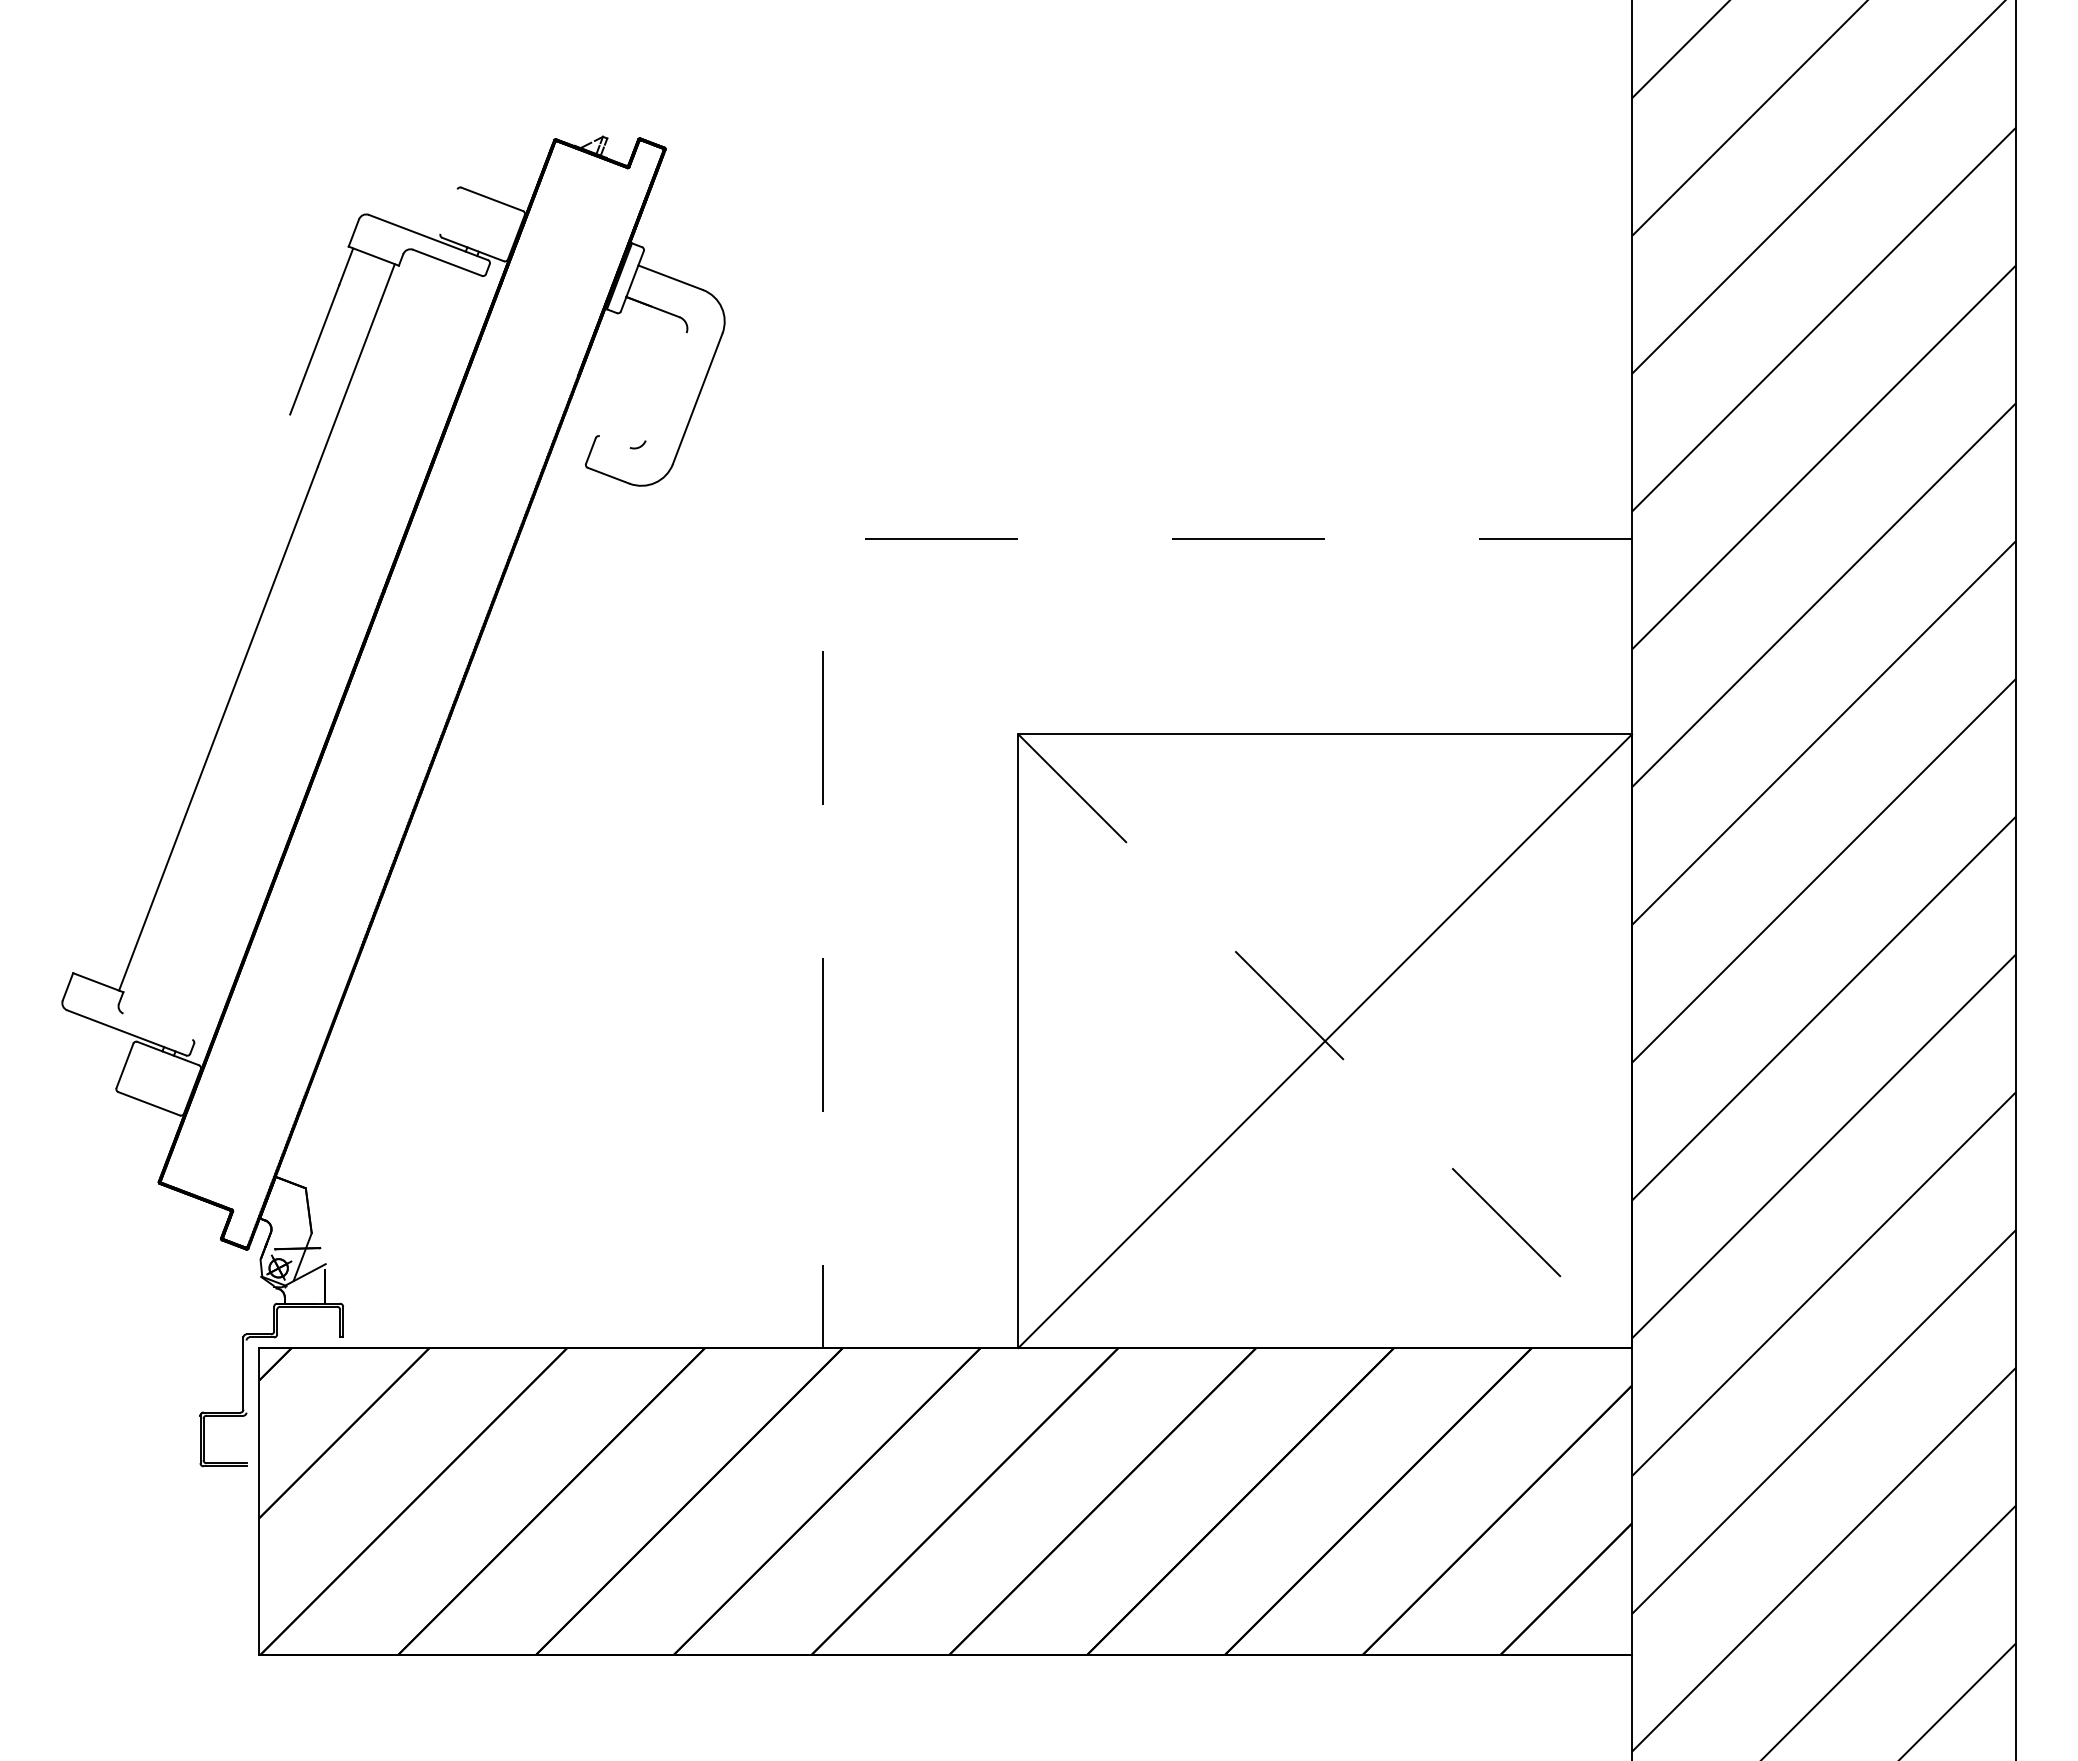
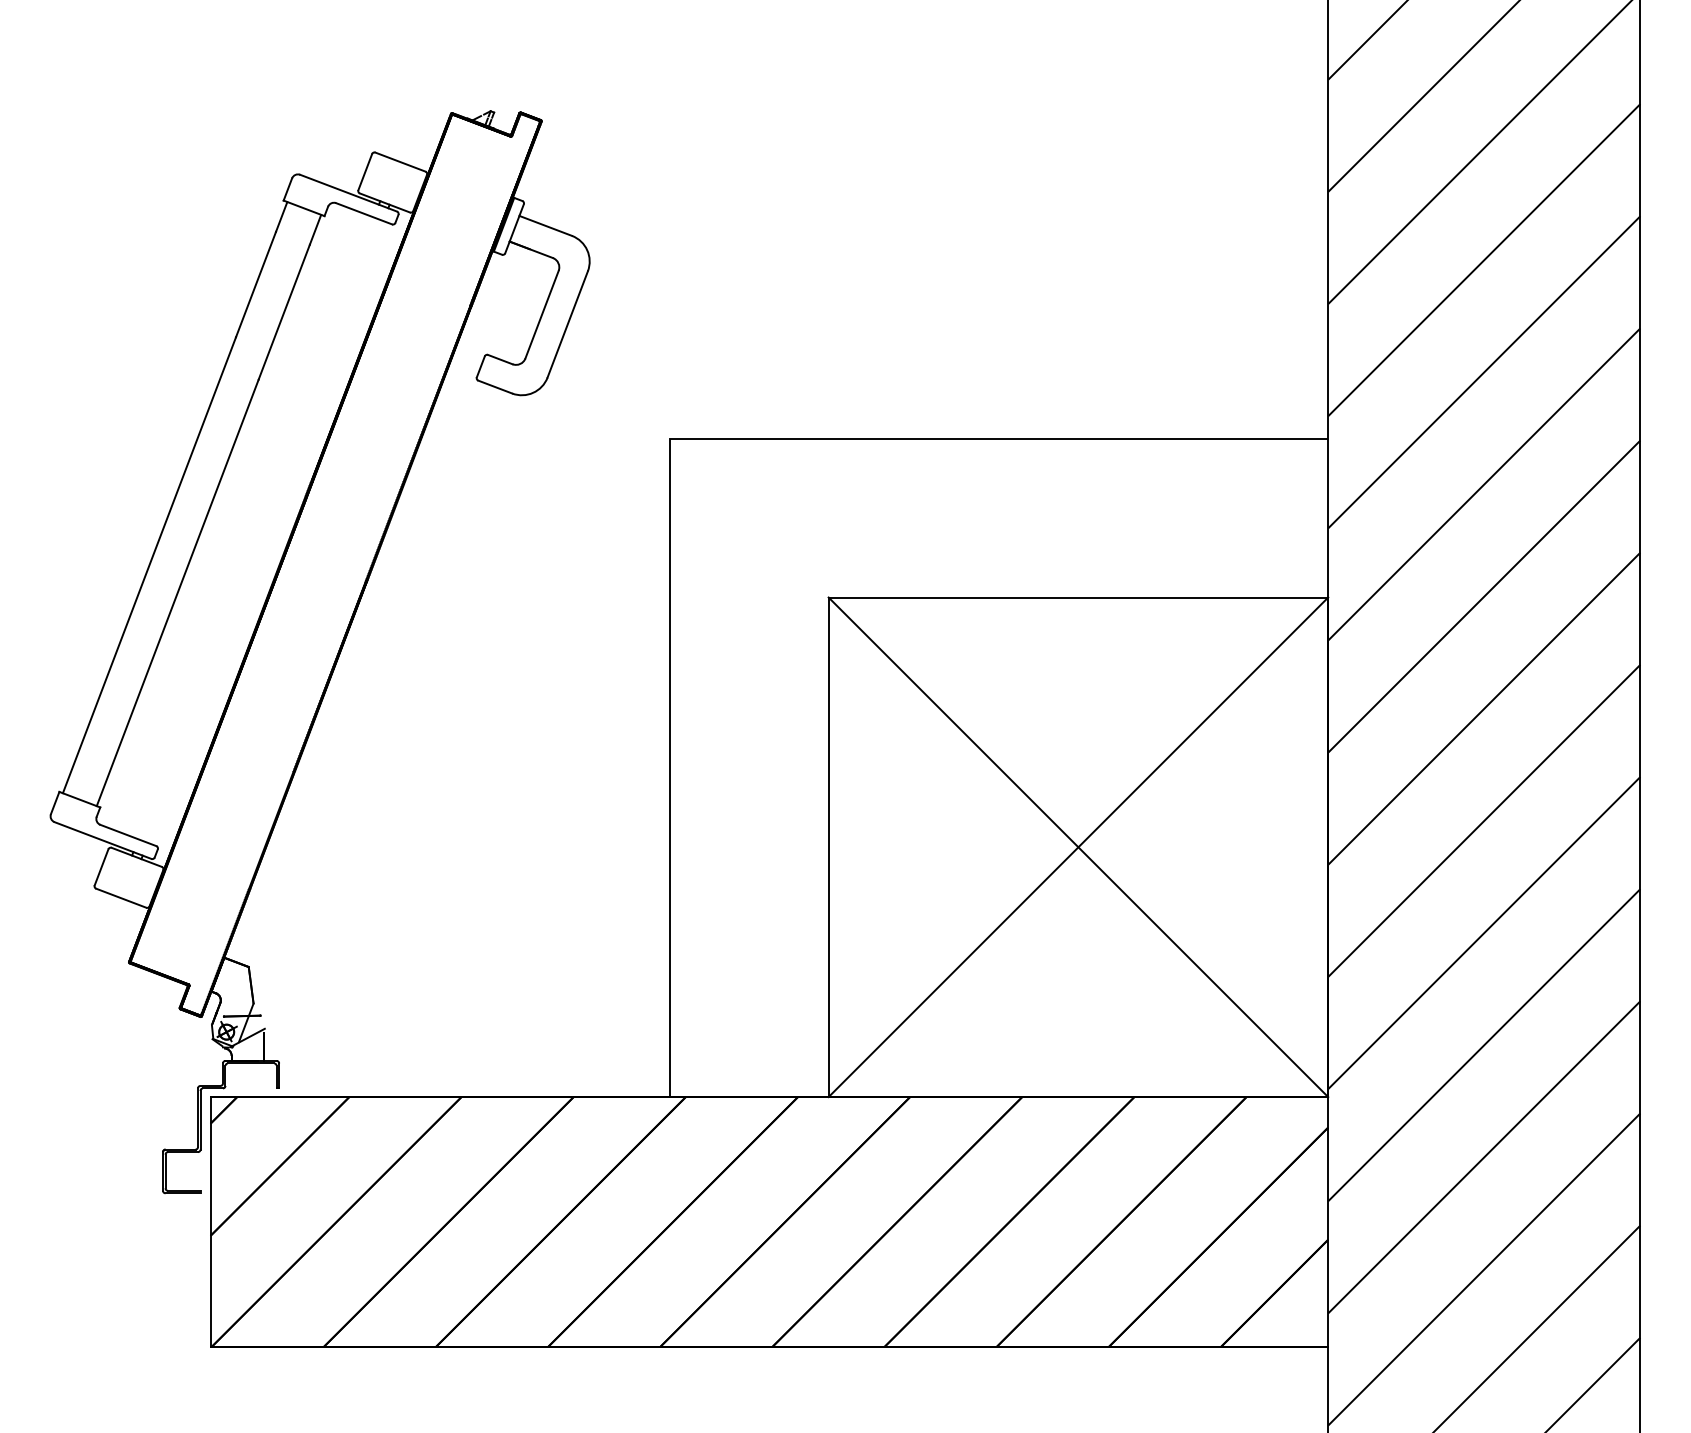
line: (448, 211) -> (364, 172), added
line: (665, 386) -> (541, 314), added
line: (614, 441) -> (499, 359), added
line: (823, 539) -> (670, 438), dashed -> solid
line: (183, 694) -> (149, 565), added
line: (157, 1026) -> (128, 835), added
line: (1325, 1041) -> (1078, 847), dashed -> solid
line: (246, 1376) -> (200, 1120), added

